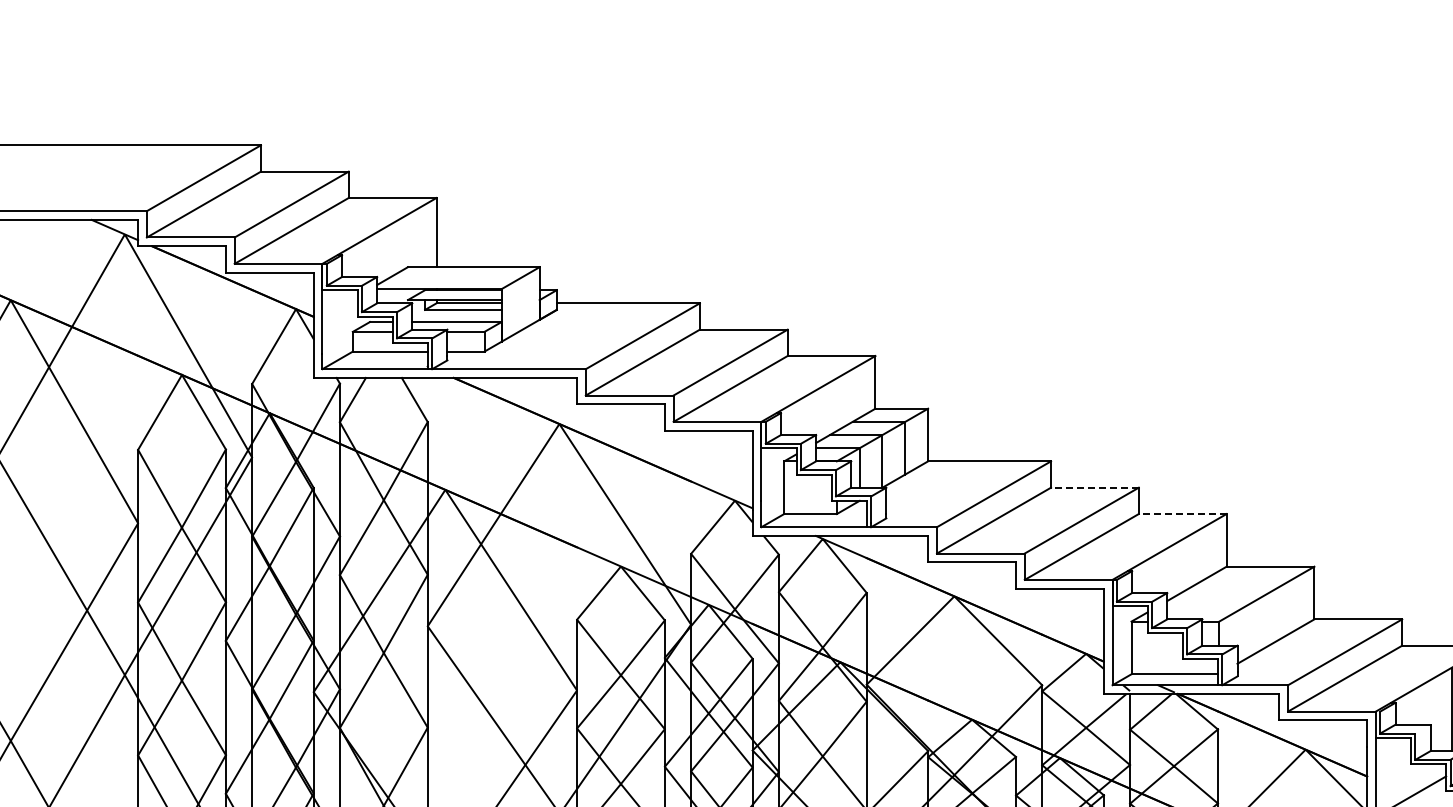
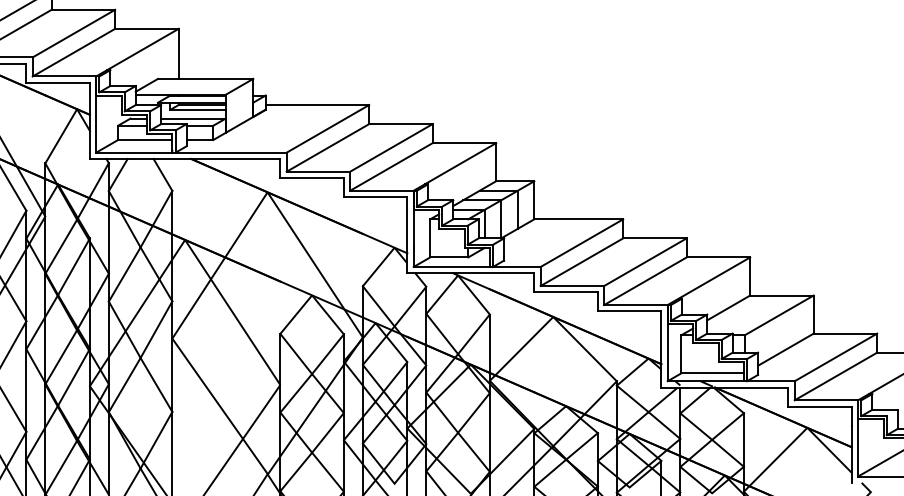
line: (1094, 487) -> (654, 238), dashed -> solid
line: (1182, 514) -> (718, 257), dashed -> solid

